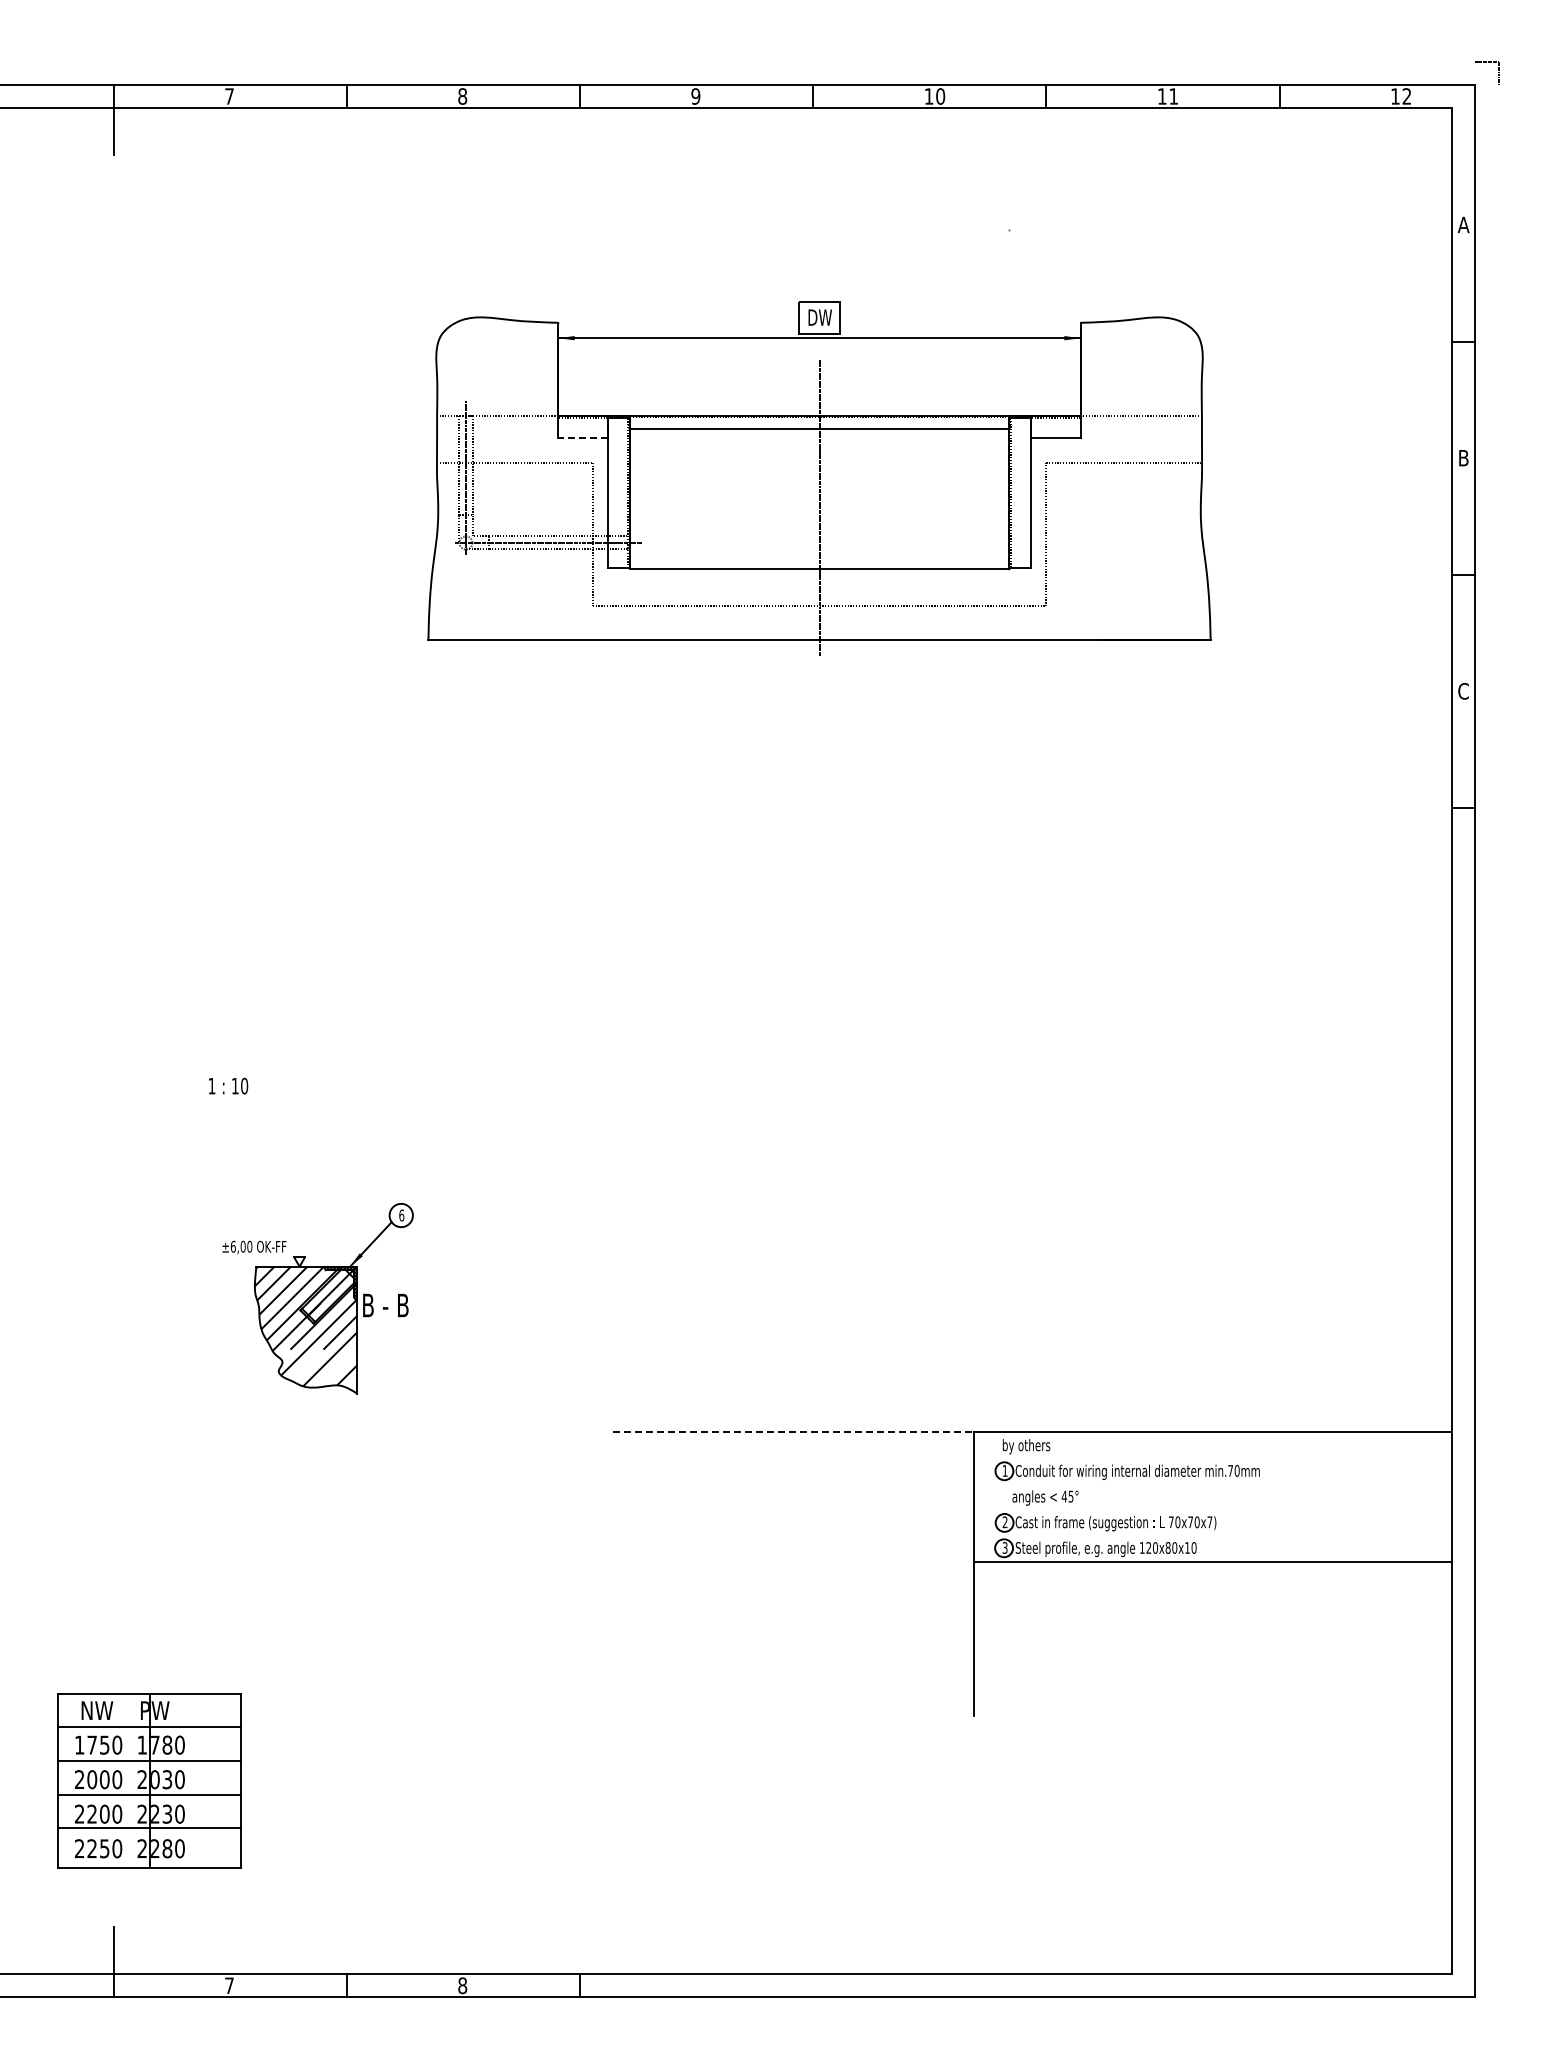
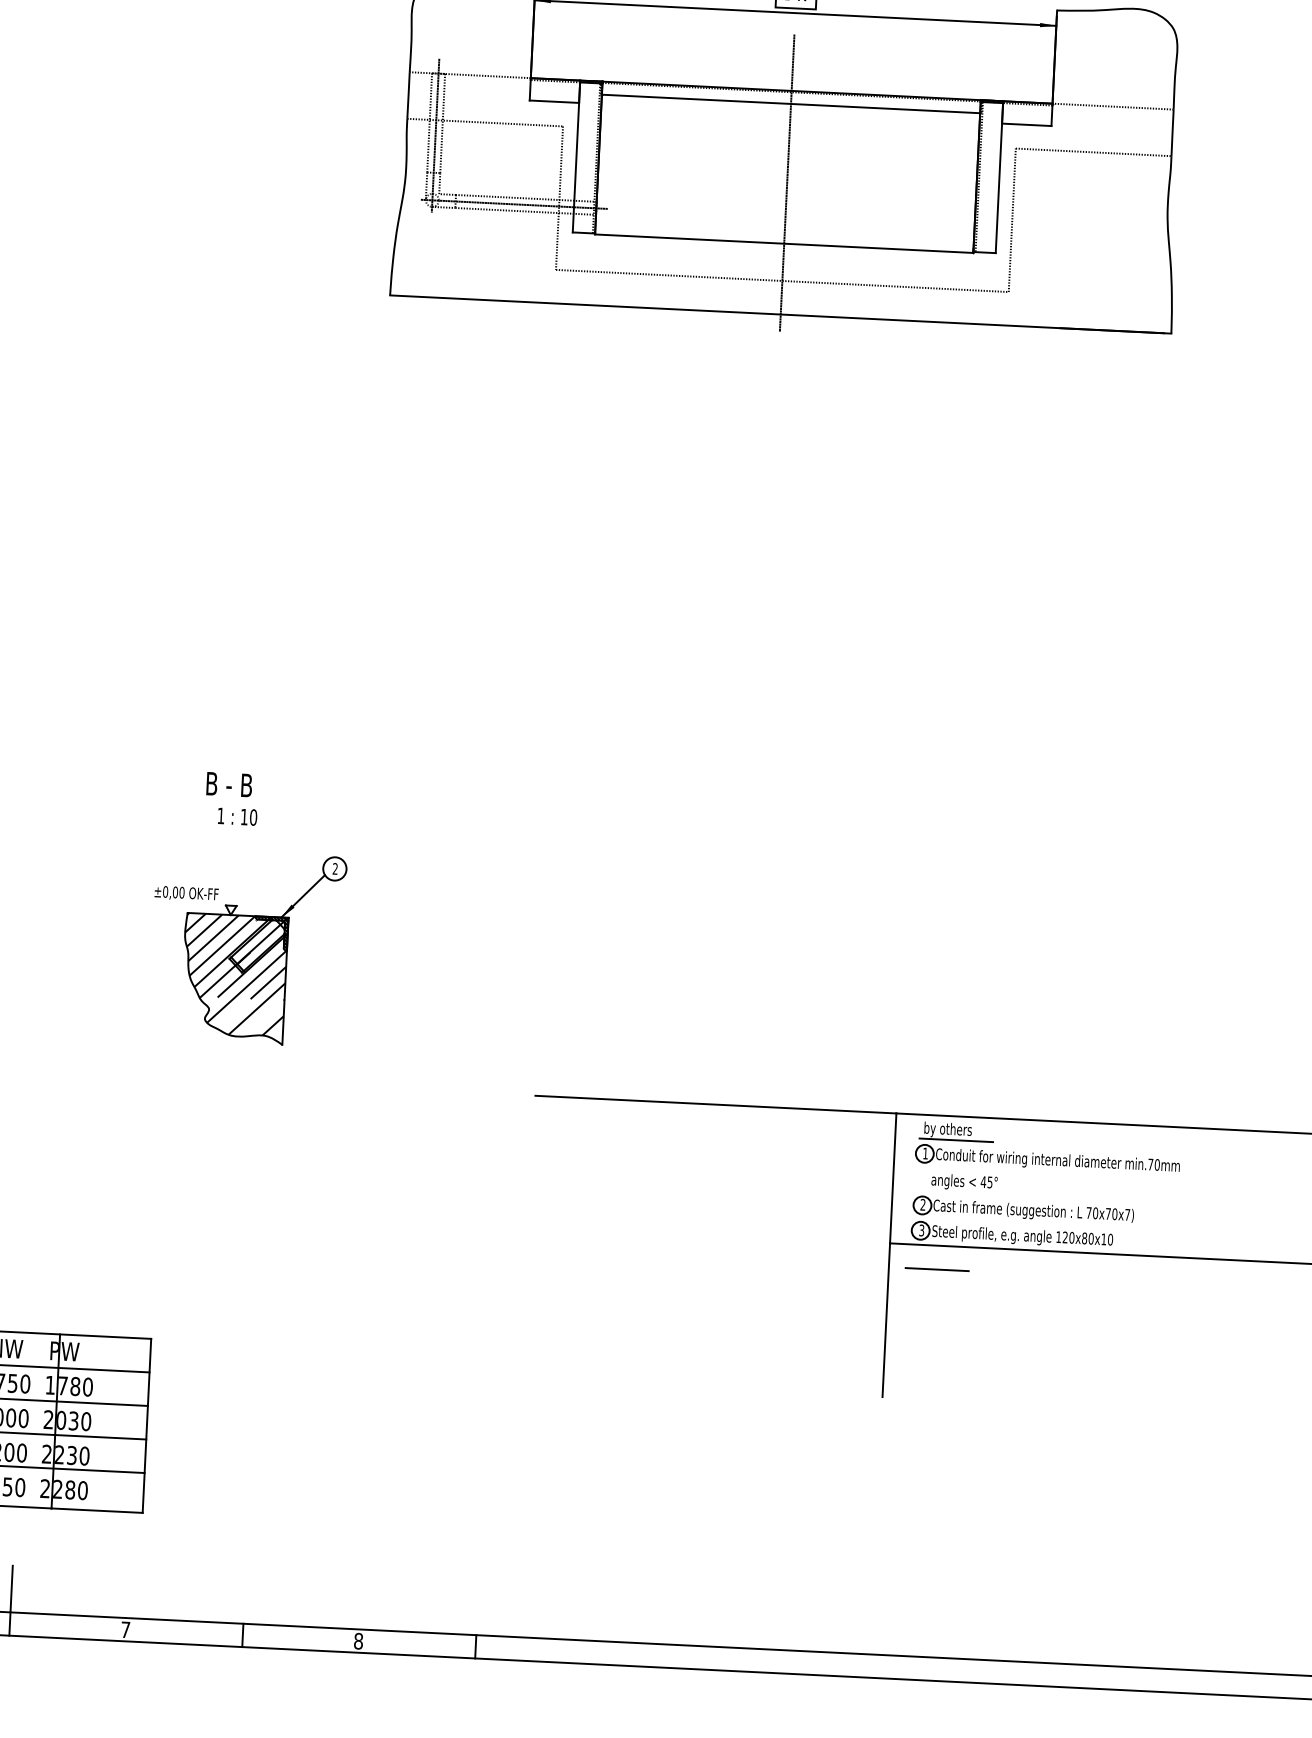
line: (583, 438) -> (554, 101), dashed -> solid
text: (228, 1085) -> (237, 816), moved
text: (401, 1215) -> (335, 868), 6 -> 2
text: (233, 1246) -> (165, 891), ±6,00 -> ±0,00
text: (385, 1305) -> (229, 784), moved
line: (793, 1432) -> (716, 1104), dashed -> solid
line: (1035, 1456) -> (956, 1140), added
line: (1021, 1586) -> (936, 1269), added

